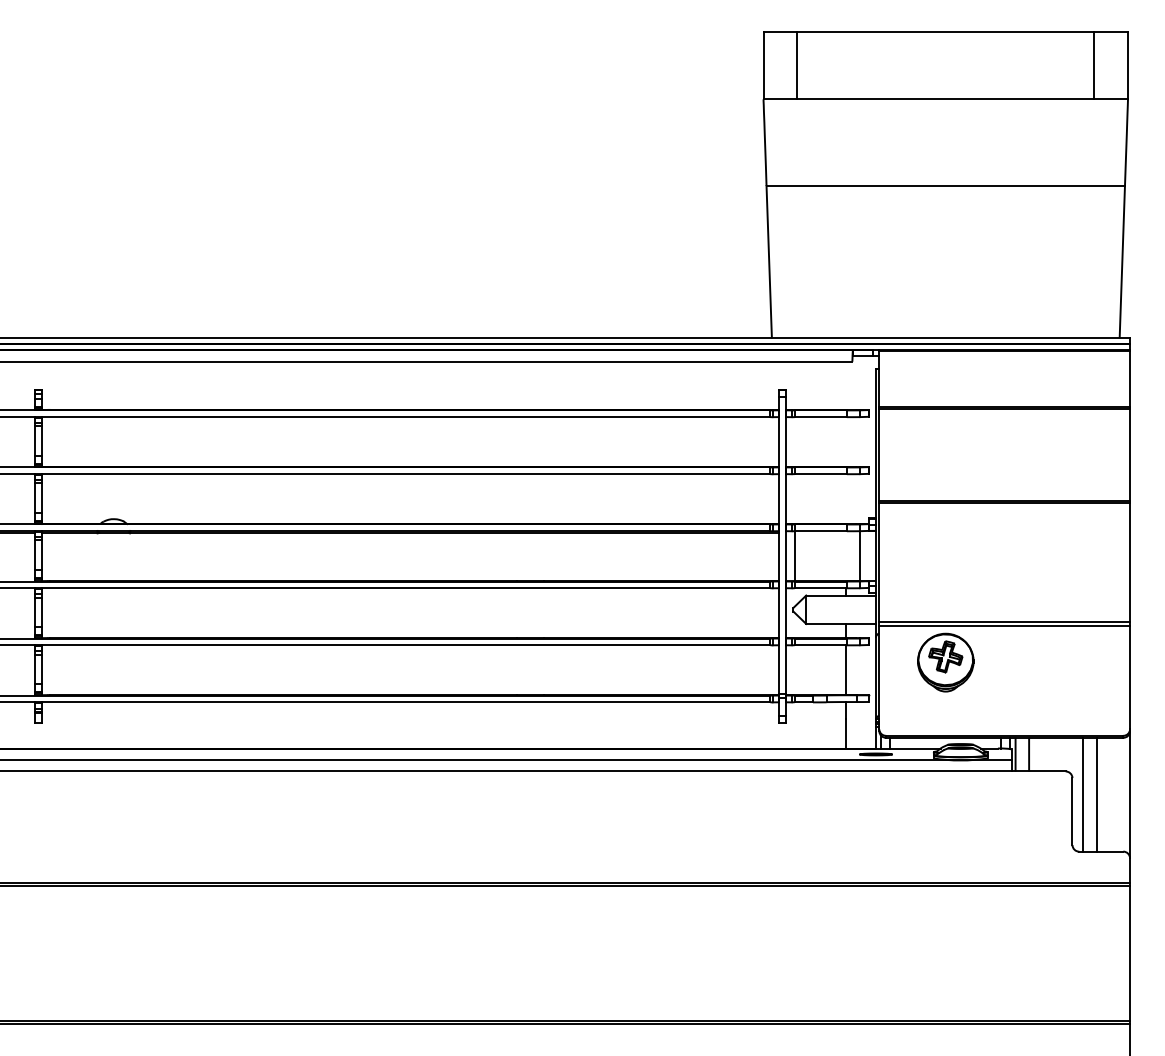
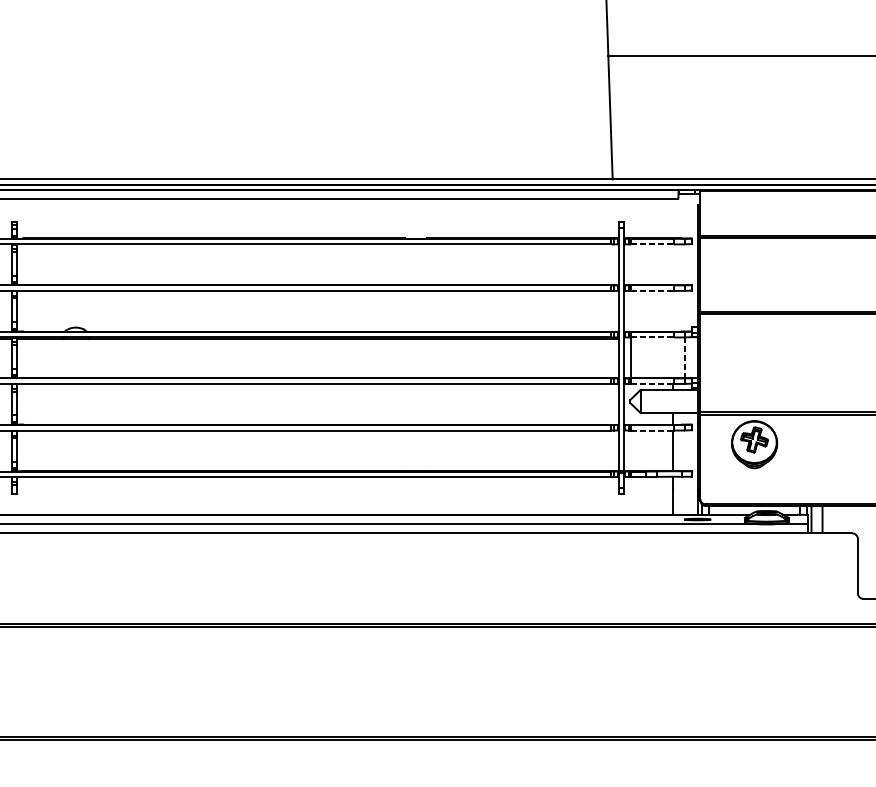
line: (821, 417) -> (653, 244), solid -> dashed
line: (821, 474) -> (653, 291), solid -> dashed
line: (821, 531) -> (653, 337), solid -> dashed
line: (860, 556) -> (684, 358), solid -> dashed
line: (821, 588) -> (653, 384), solid -> dashed
line: (821, 645) -> (653, 430), solid -> dashed
line: (1083, 794) -> (866, 552), removed

